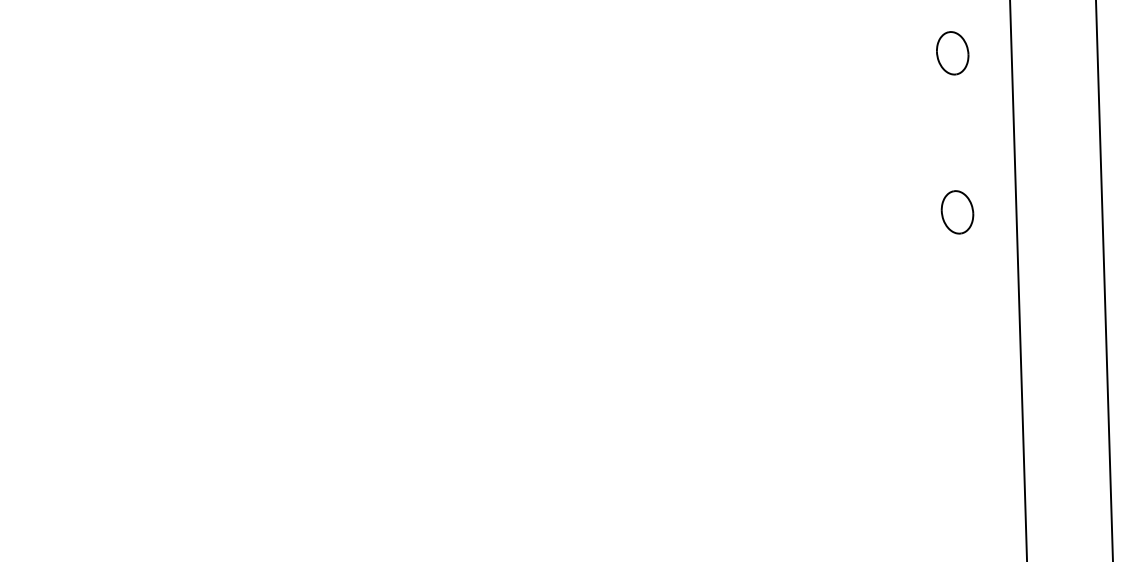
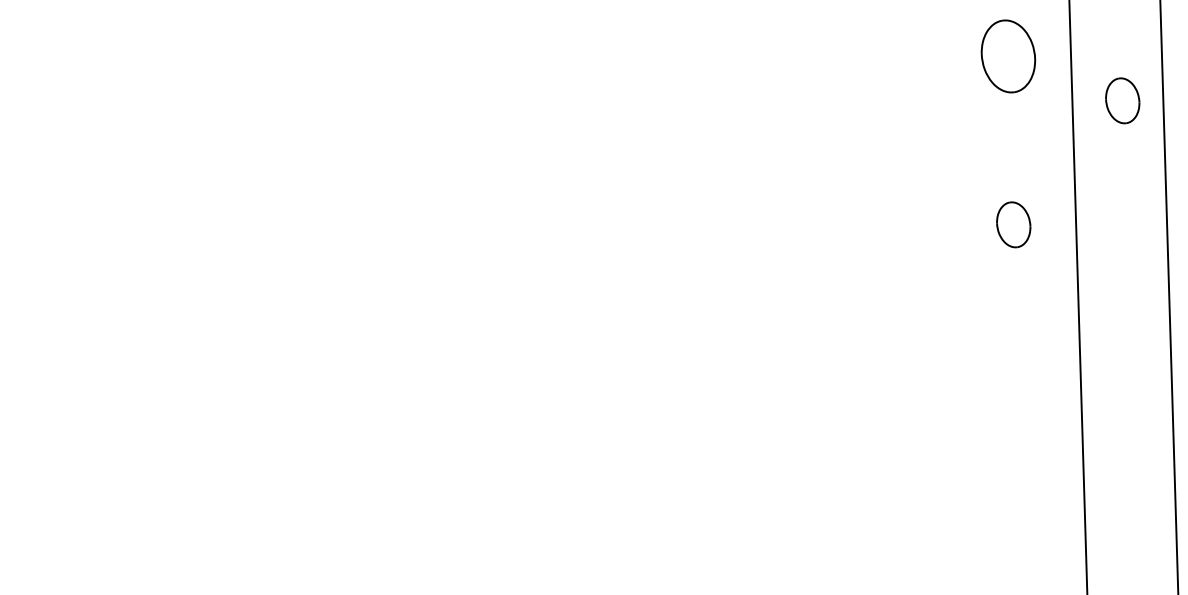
part: (952, 53) -> (1008, 56), size x1.6
part: (1060, 94) -> (1122, 100), added

